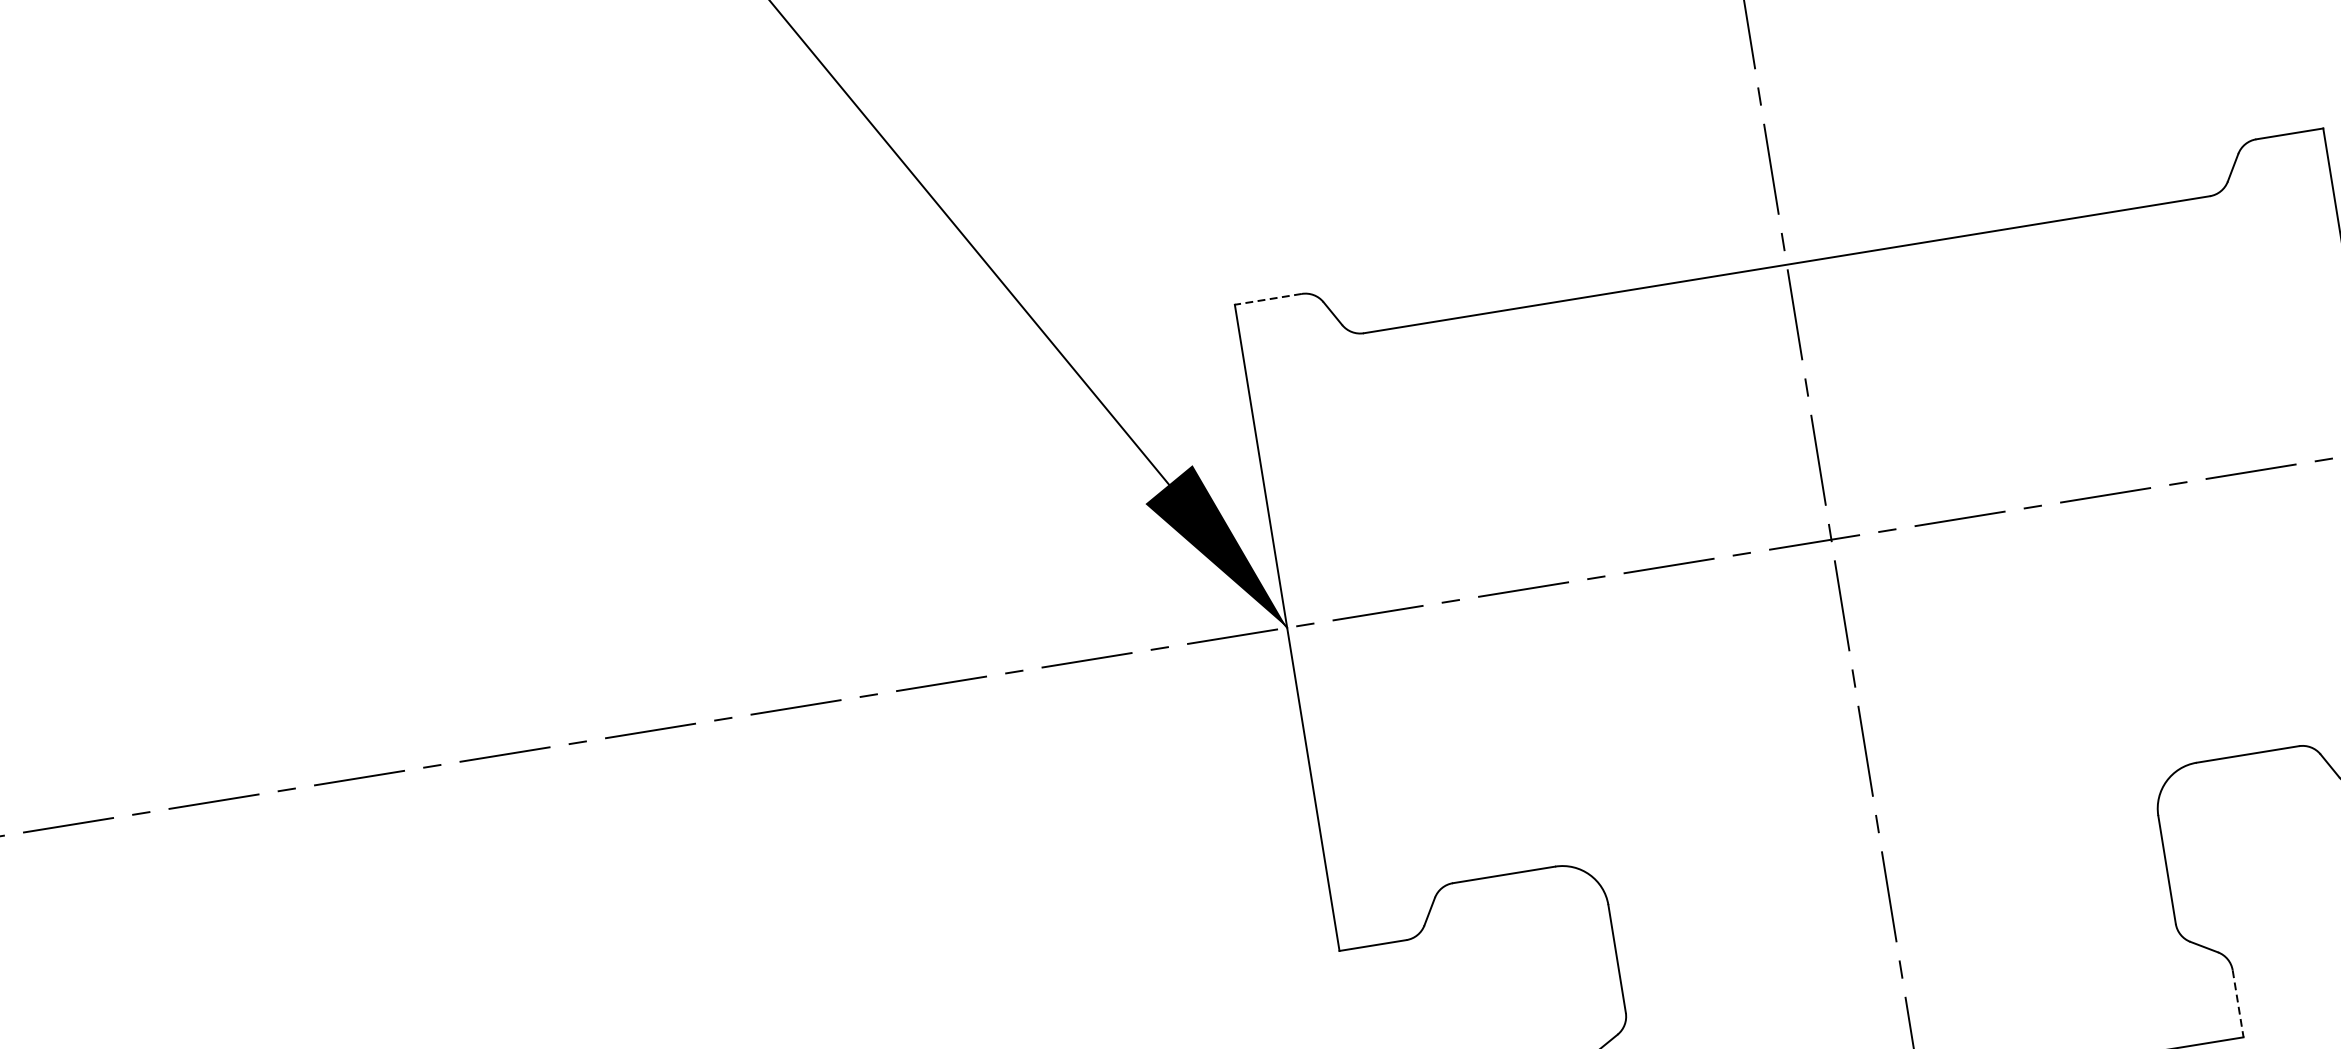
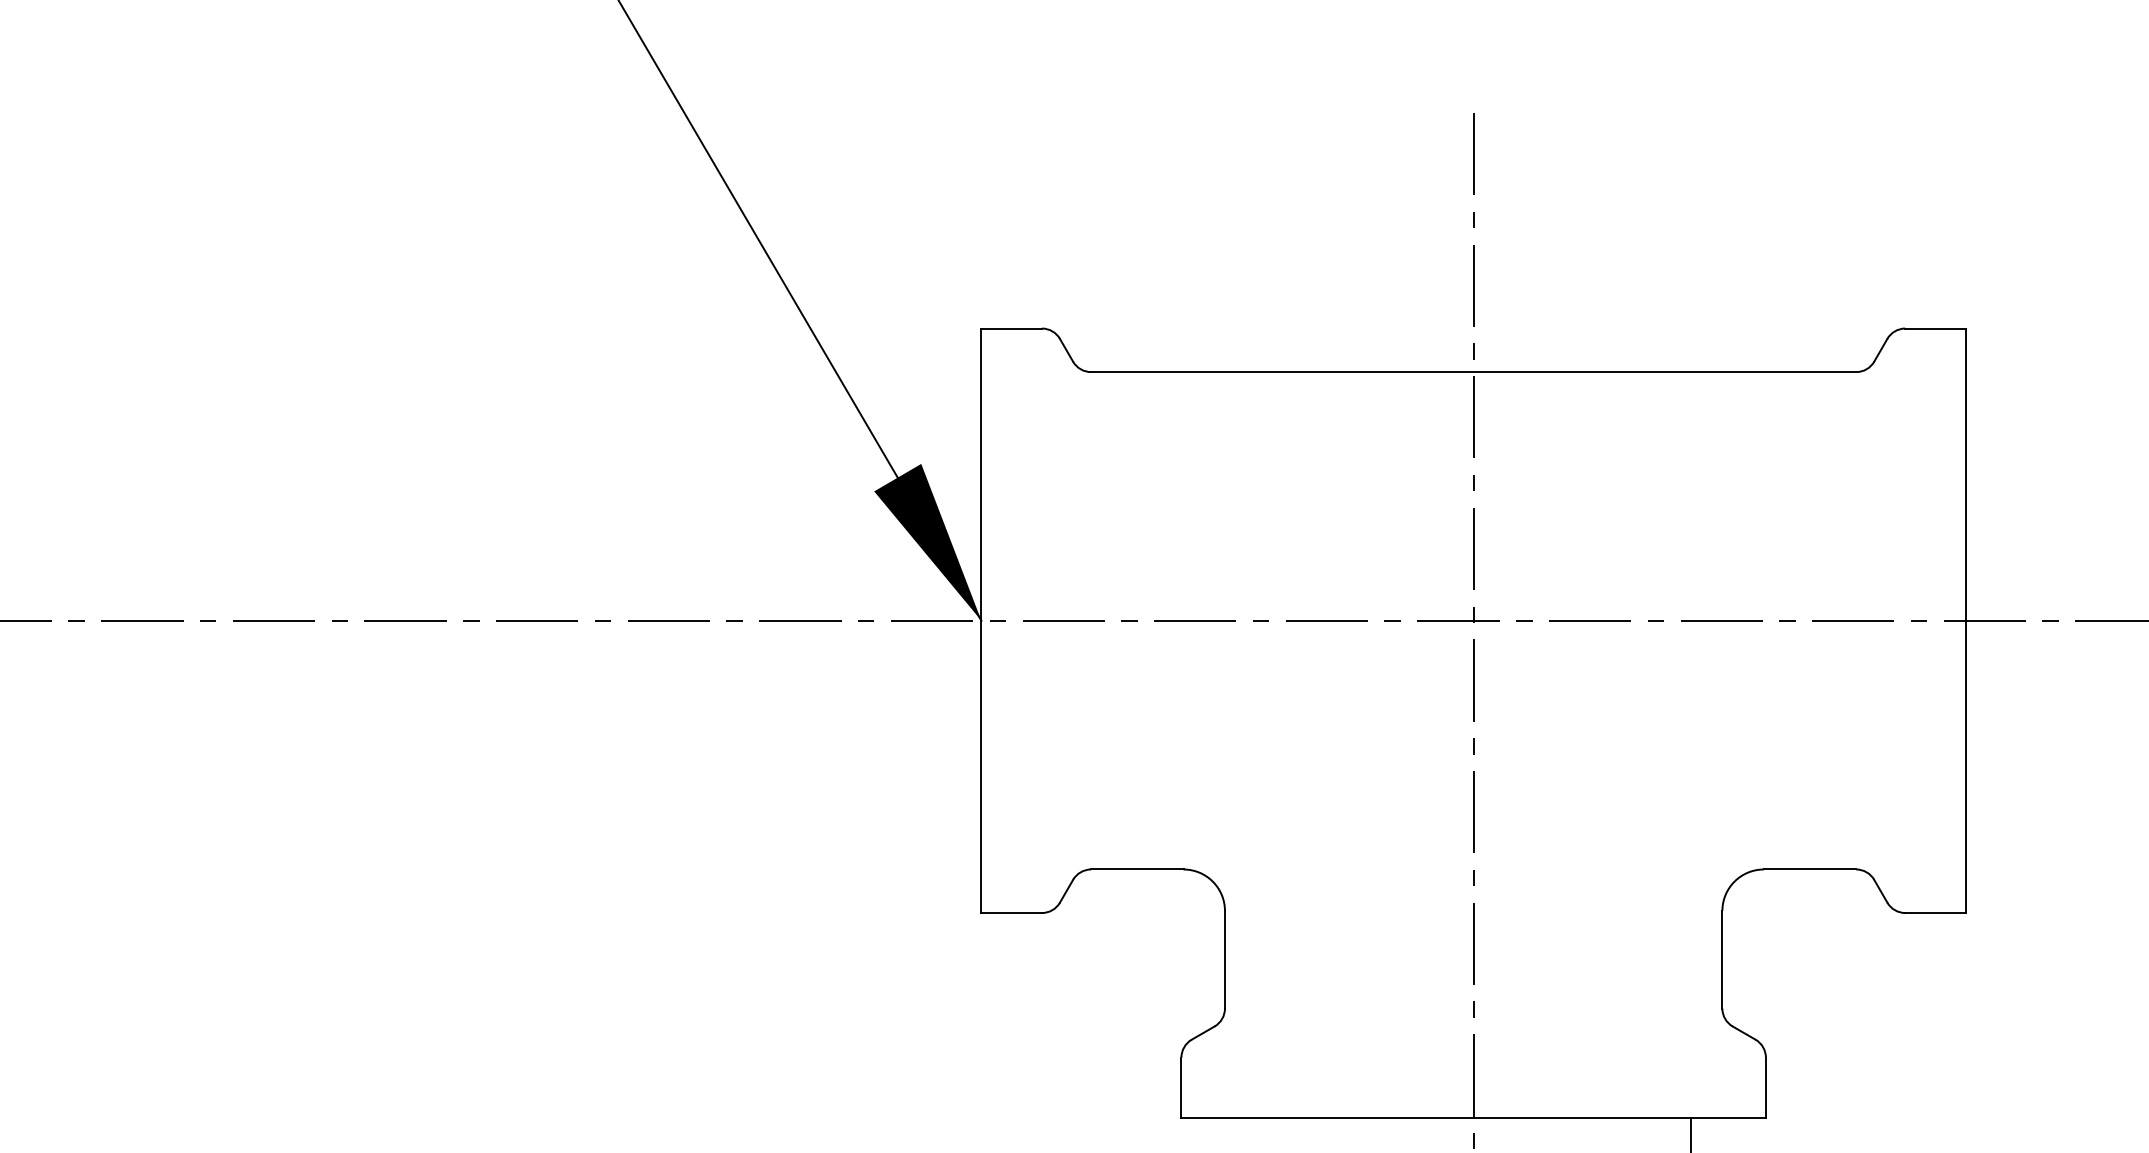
line: (1268, 299) -> (1011, 328), dashed -> solid
line: (2237, 1004) -> (1765, 1088), dashed -> solid

